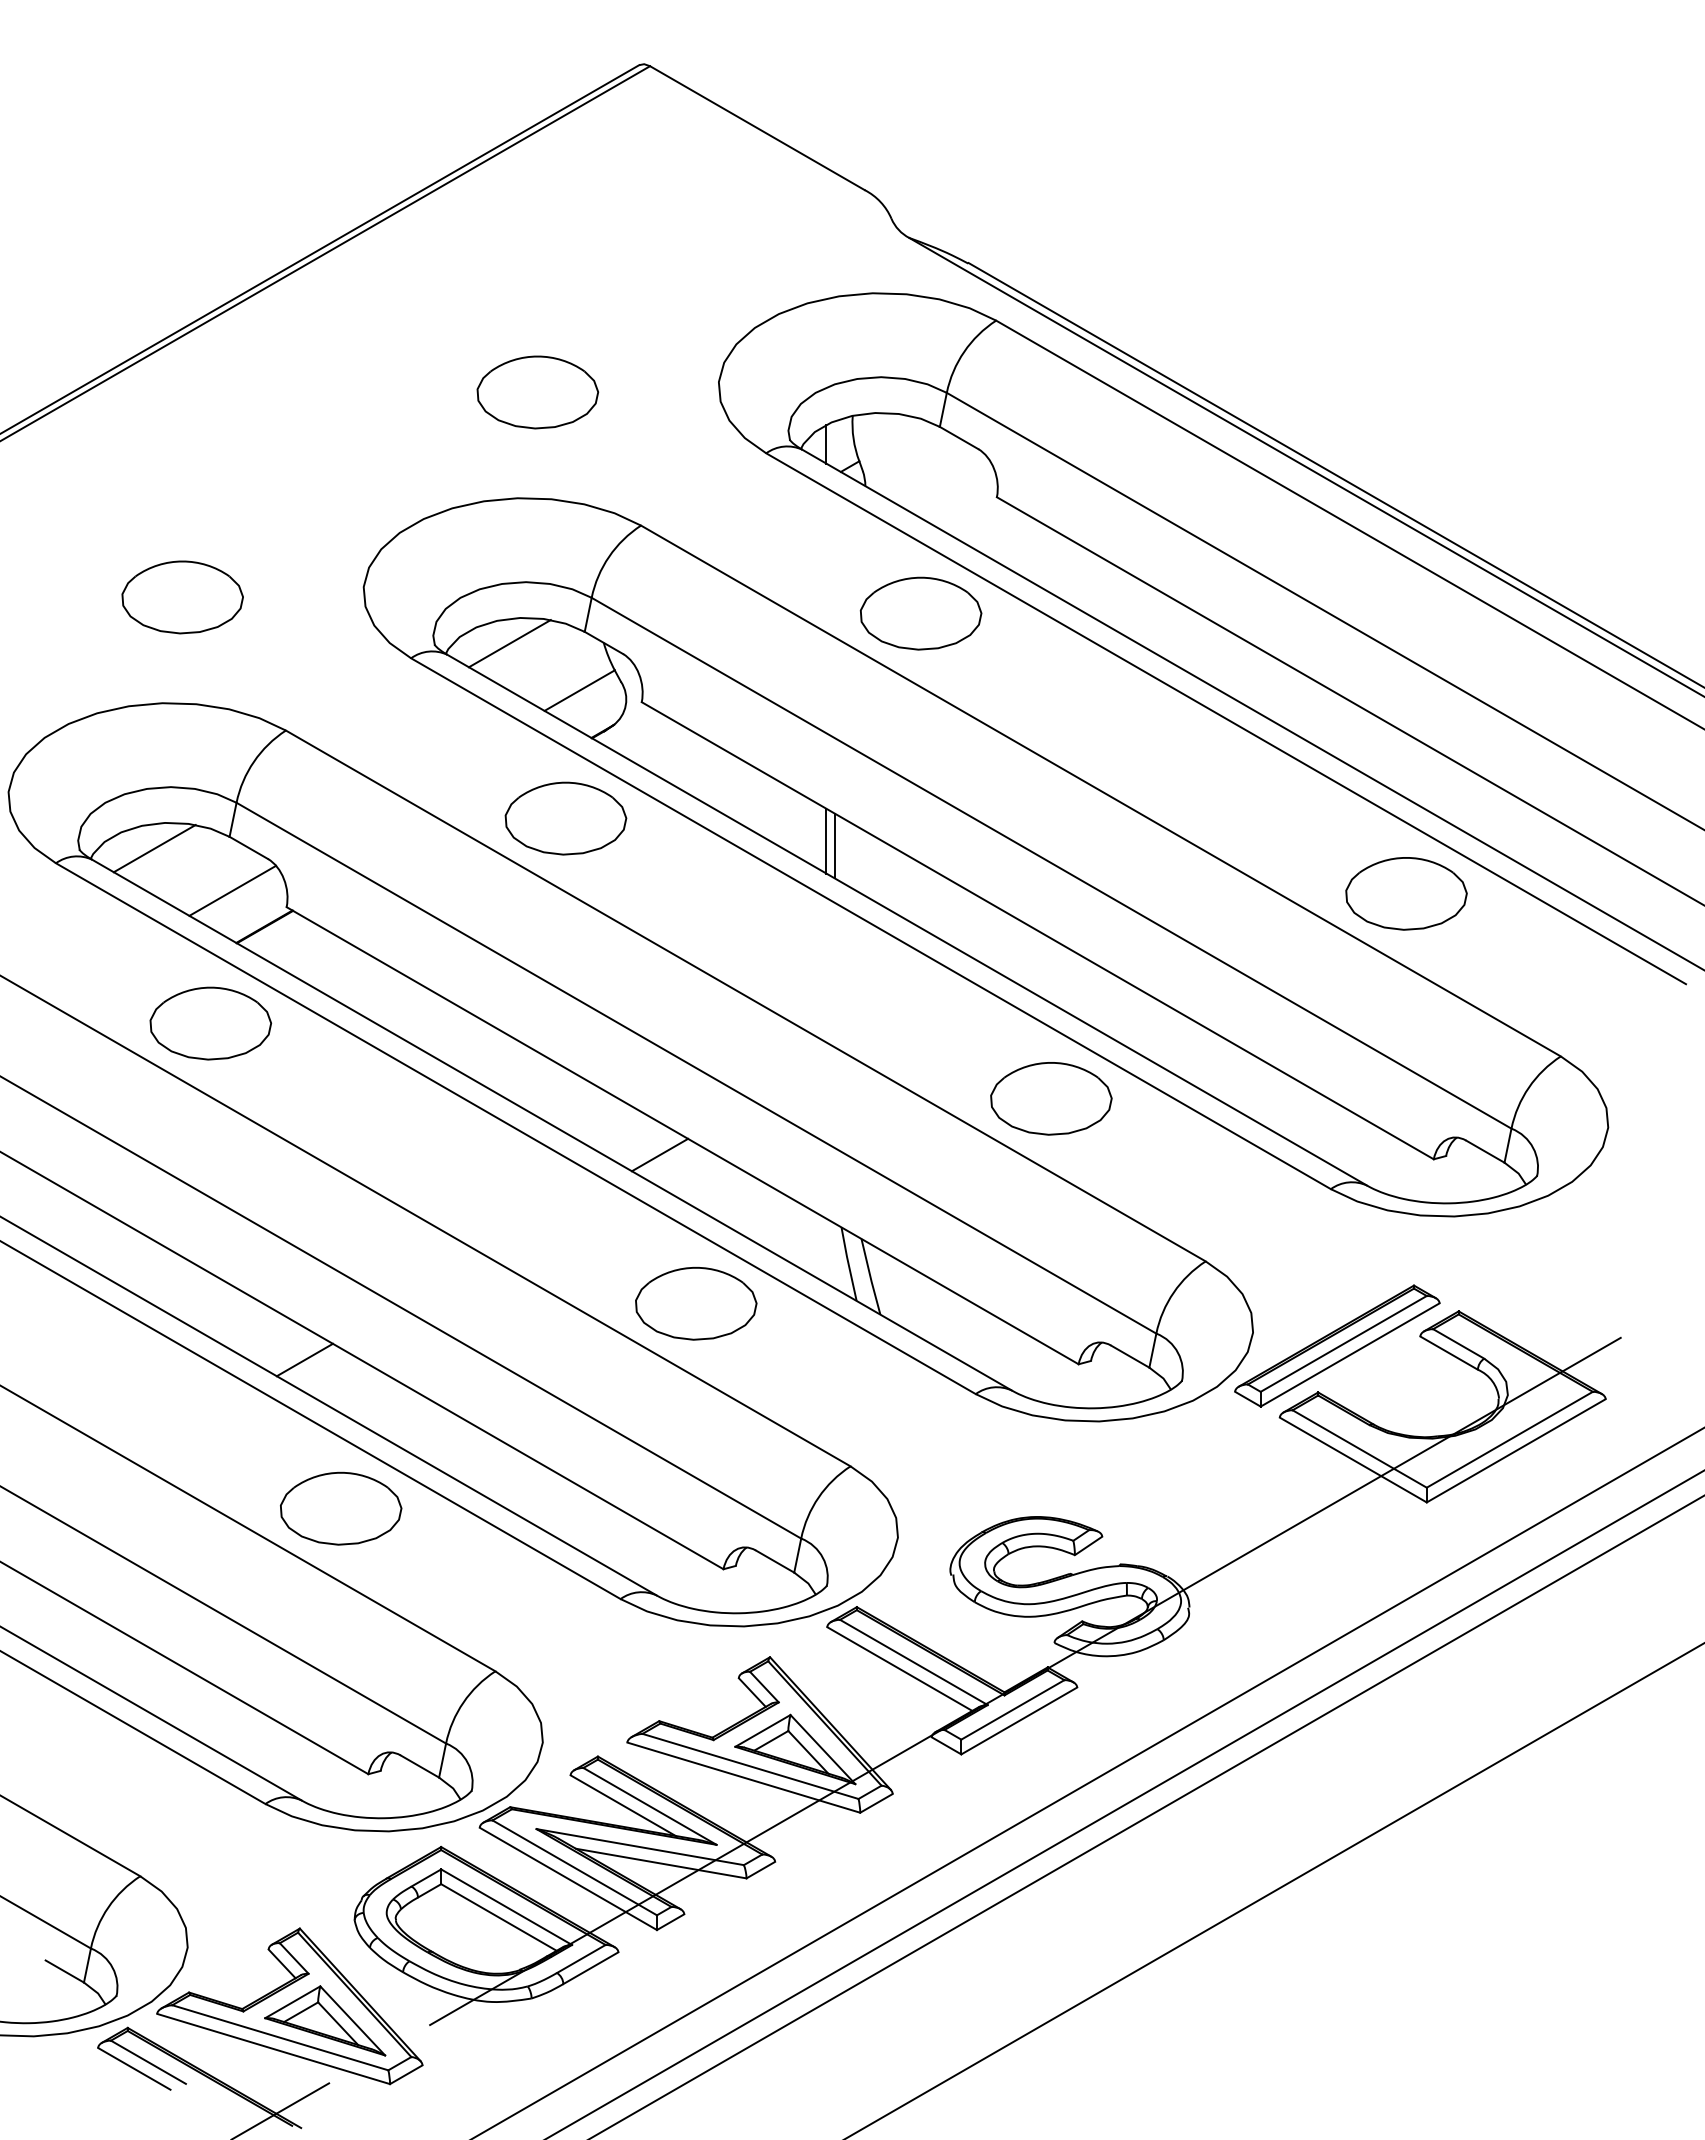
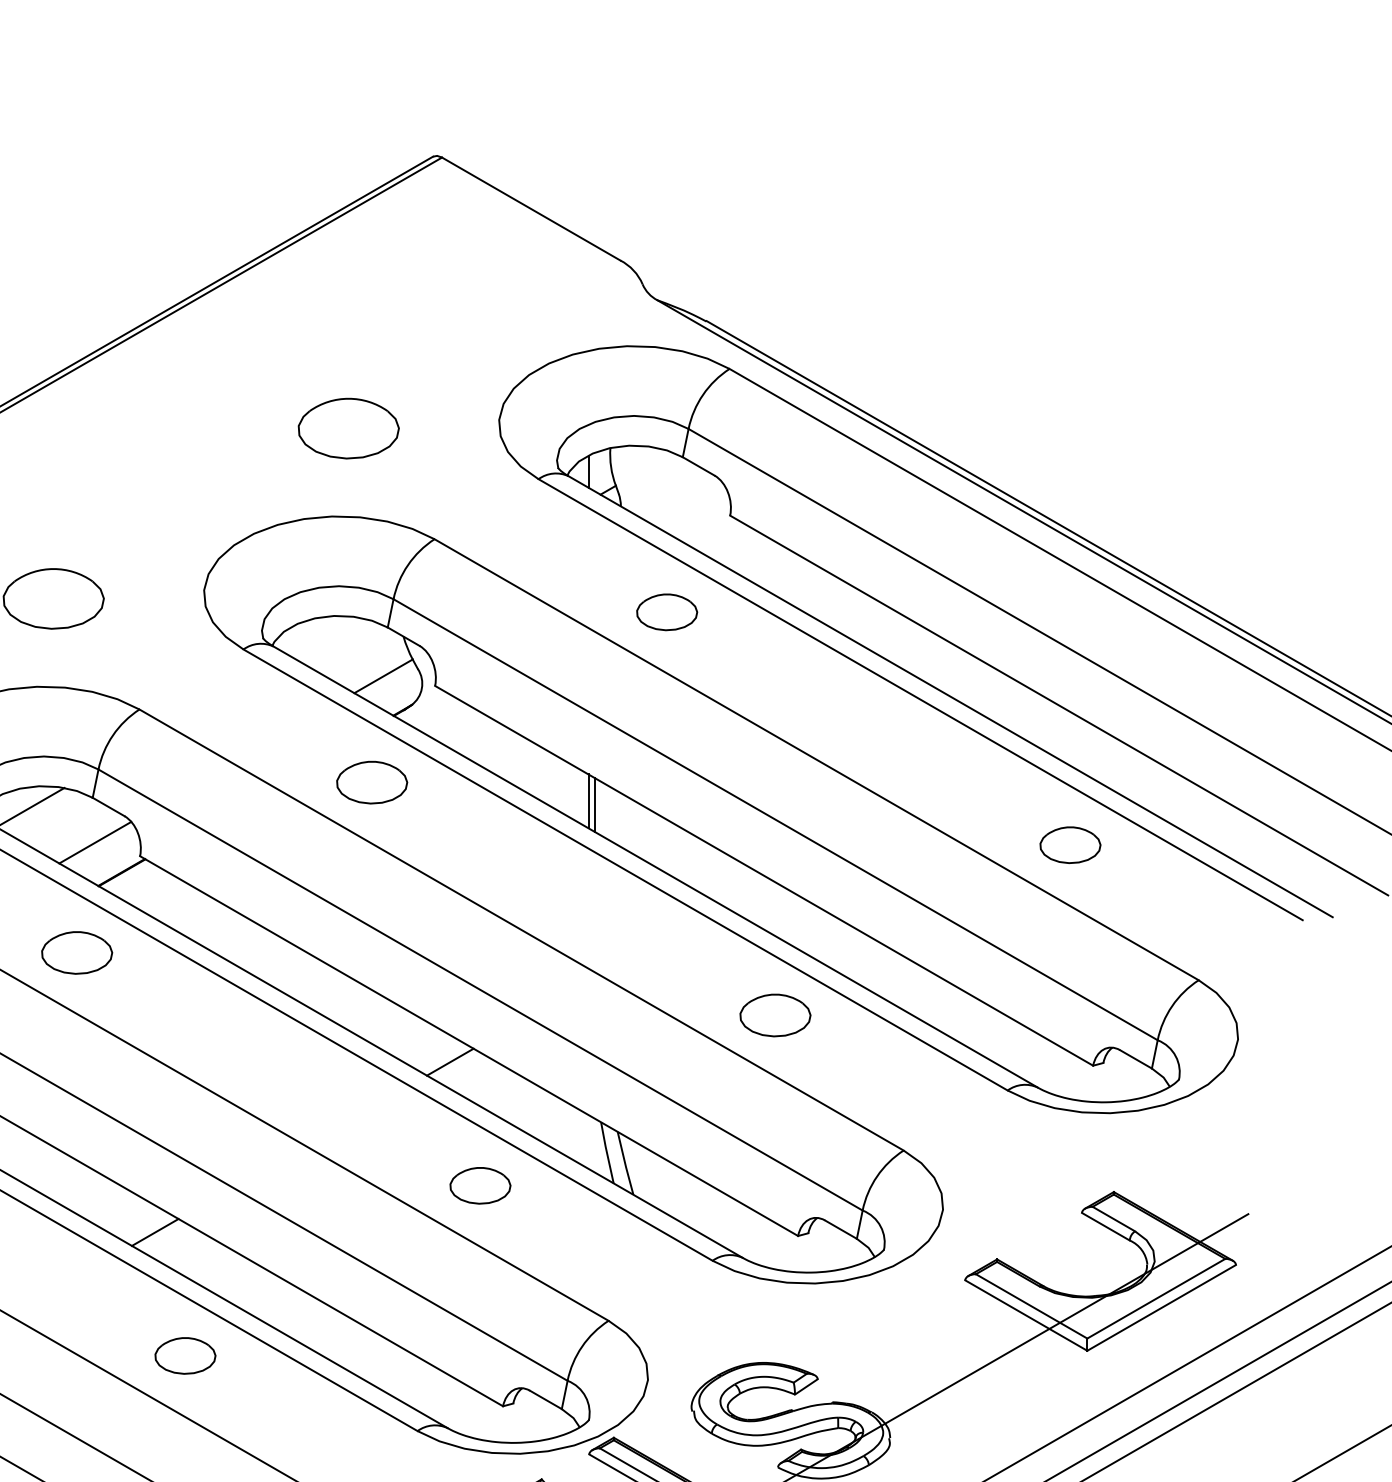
part: (920, 613) -> (666, 612), size x0.6
line: (509, 643) -> (325, 637), removed
part: (565, 818) -> (371, 782), size x0.7
part: (1406, 893) -> (1070, 844), size x0.6
part: (210, 1023) -> (76, 952), size x0.7
part: (1051, 1098) -> (775, 1015), size x0.7
part: (696, 1303) -> (480, 1185), size x0.6
part: (1337, 1345) -> (1013, 1220), removed
part: (341, 1508) -> (185, 1355), size x0.6

